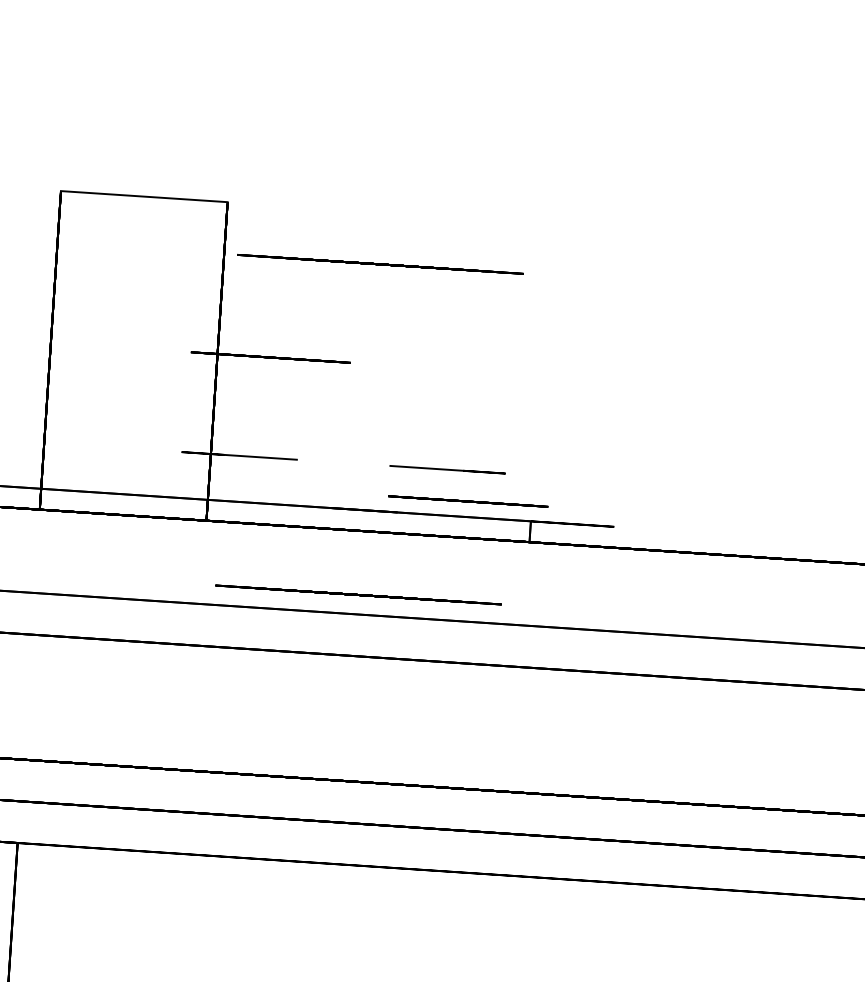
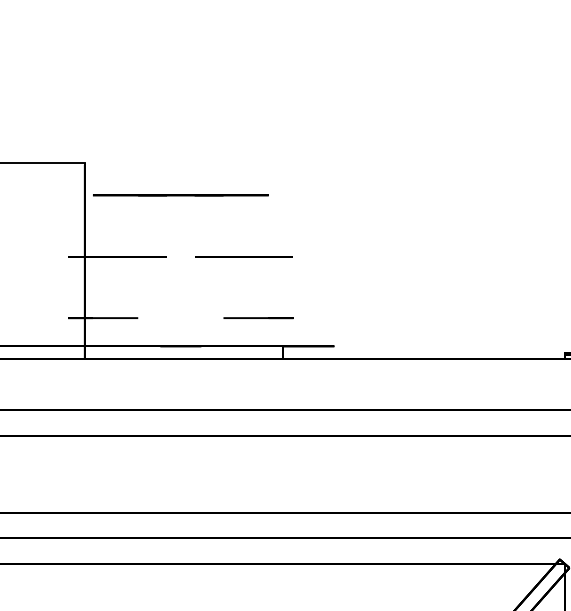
line: (446, 470) -> (258, 318), moved
line: (467, 501) -> (243, 256), moved
line: (358, 595) -> (180, 398), removed

